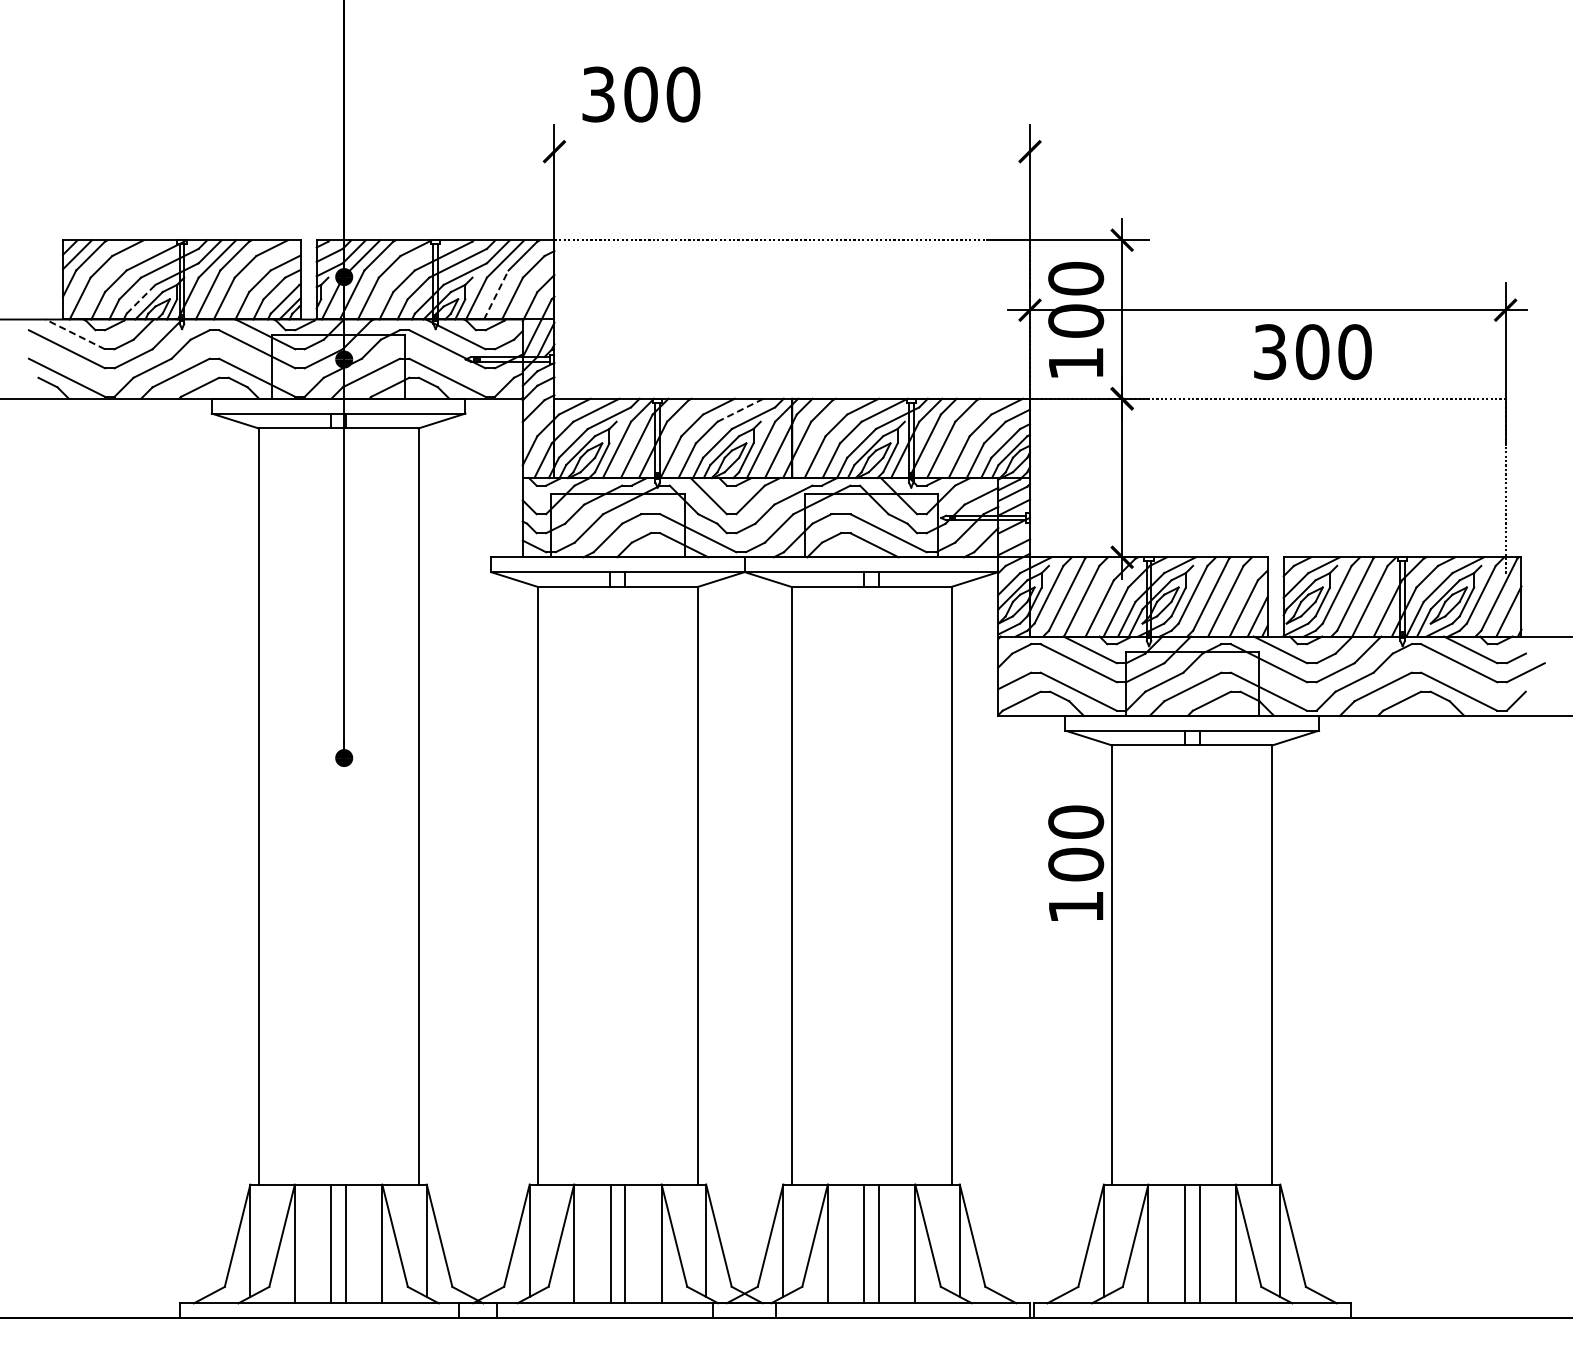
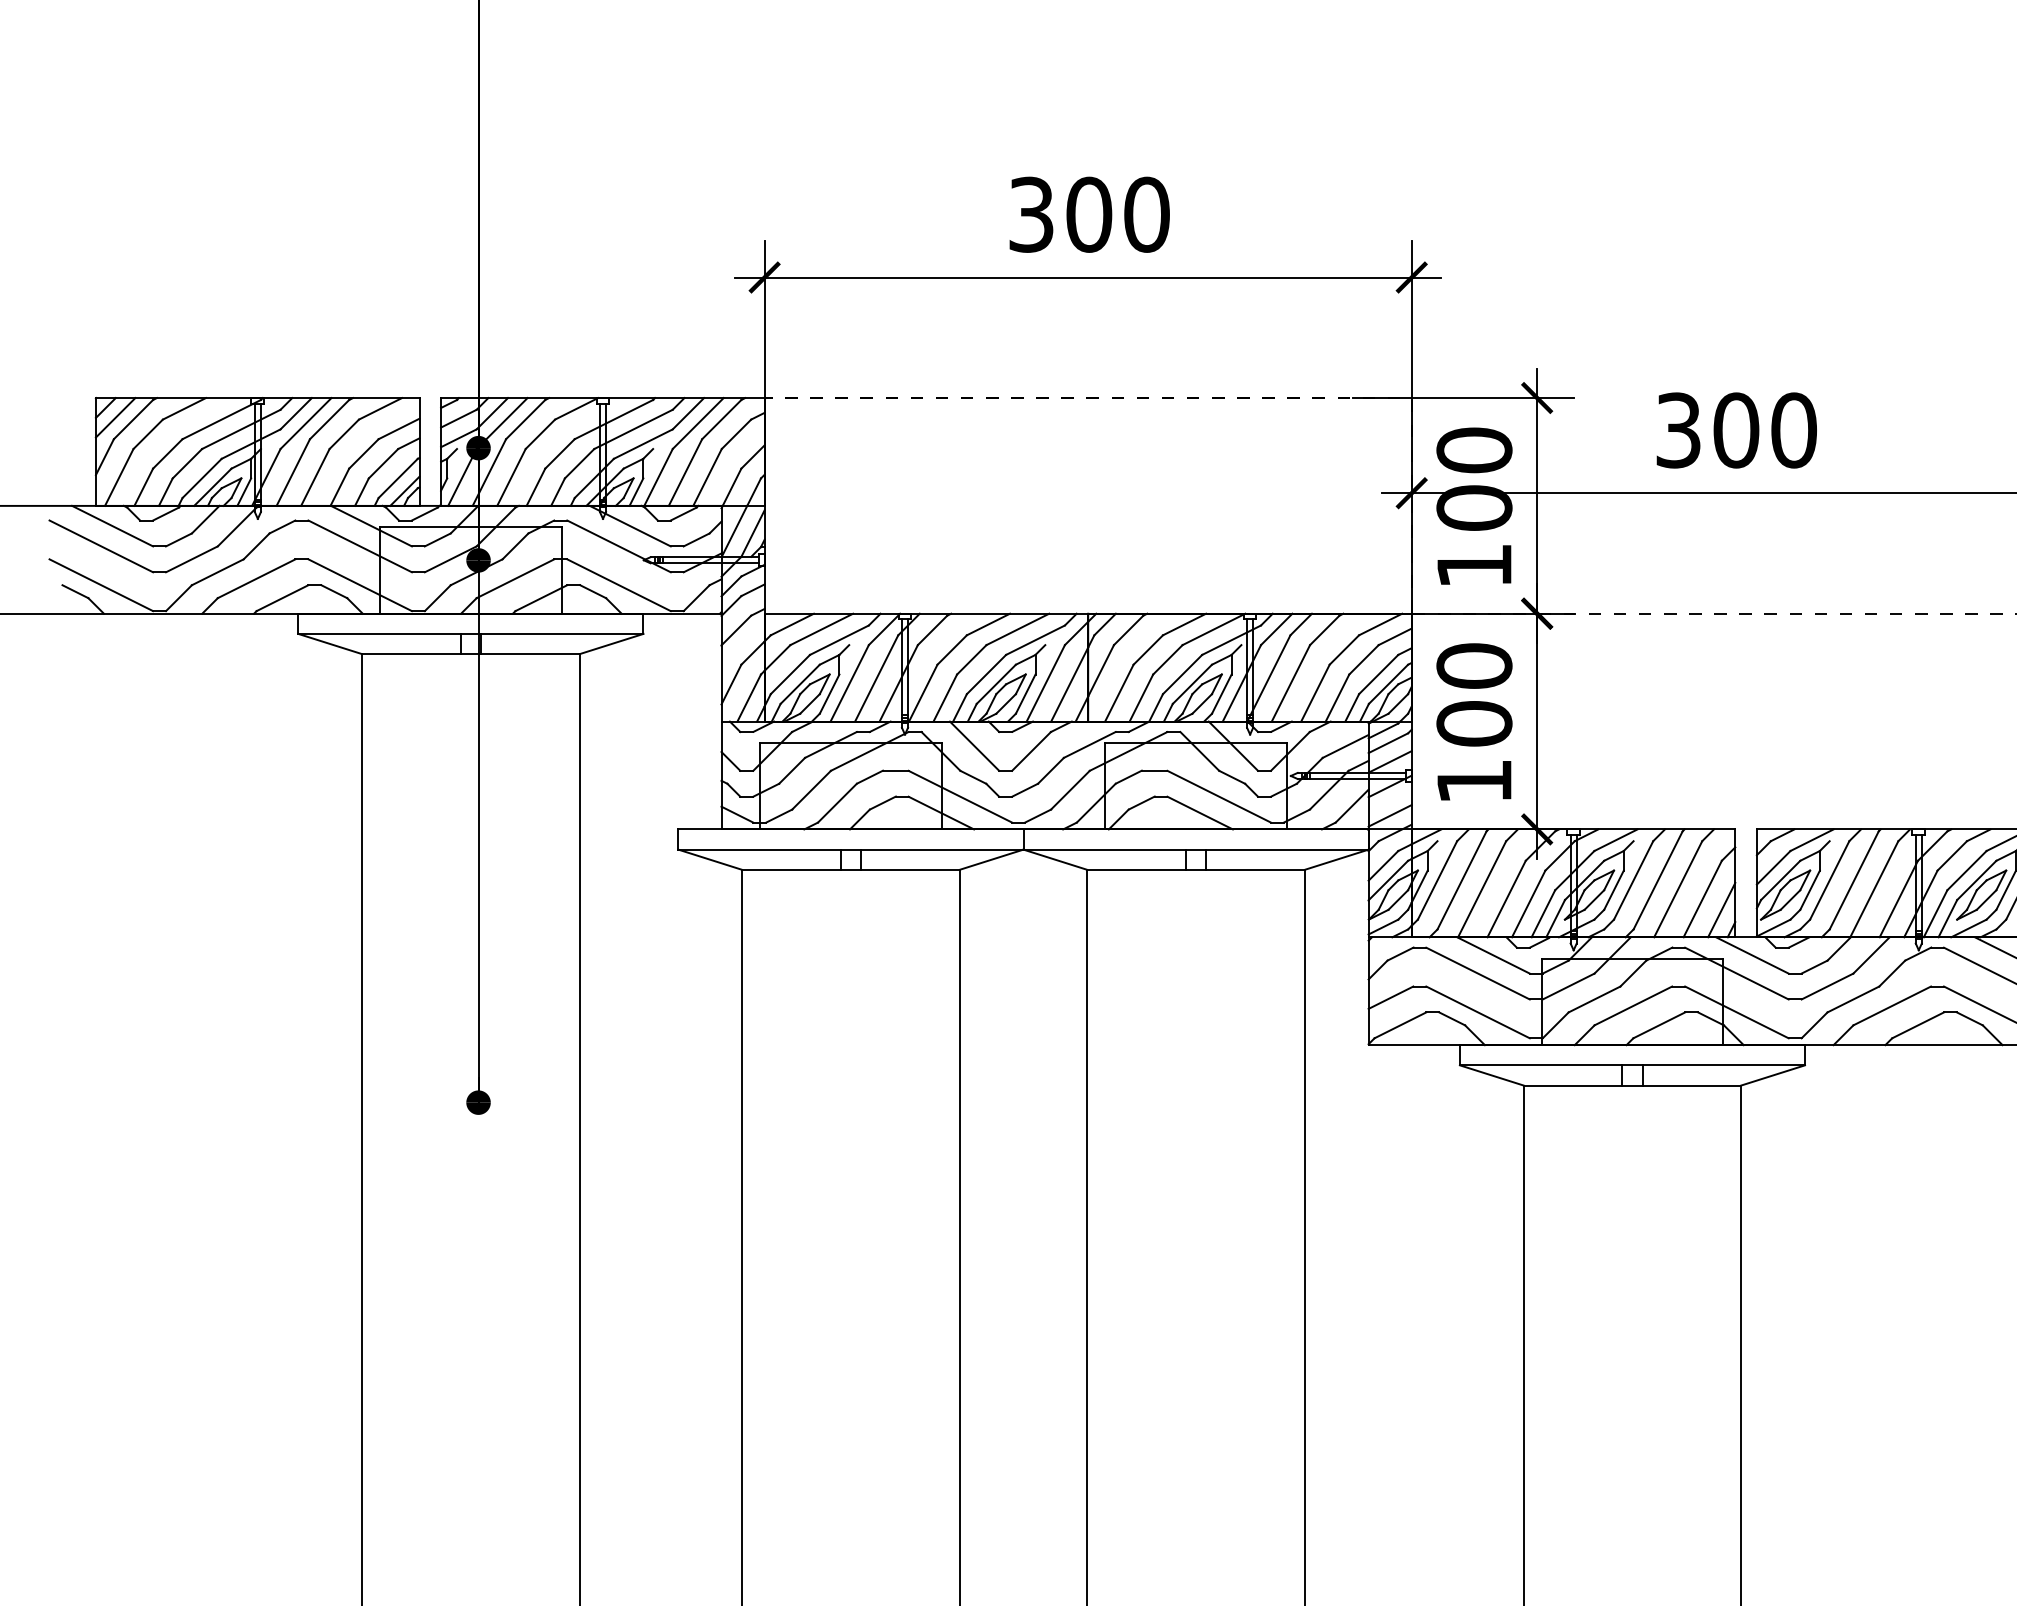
text: (641, 94) -> (1089, 214), moved
line: (791, 151) -> (1087, 277), added
line: (496, 294) -> (685, 471), dashed -> solid
line: (141, 298) -> (202, 477), dashed -> solid
line: (74, 334) -> (111, 526), dashed -> solid
text: (1312, 352) -> (1736, 431), moved
line: (740, 410) -> (1017, 629), dashed -> solid
text: (1076, 862) -> (1474, 720), moved

